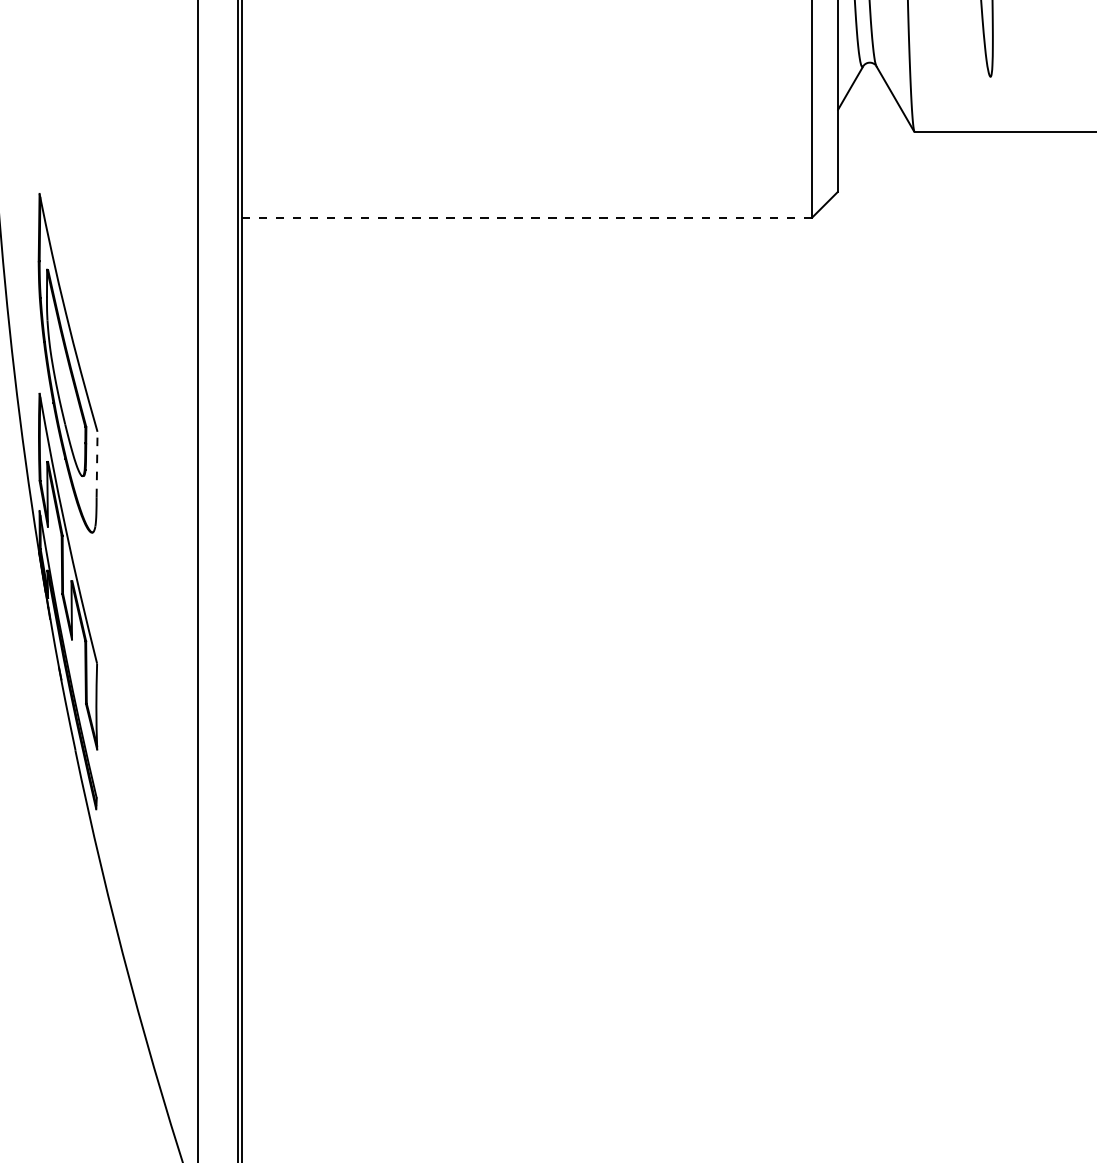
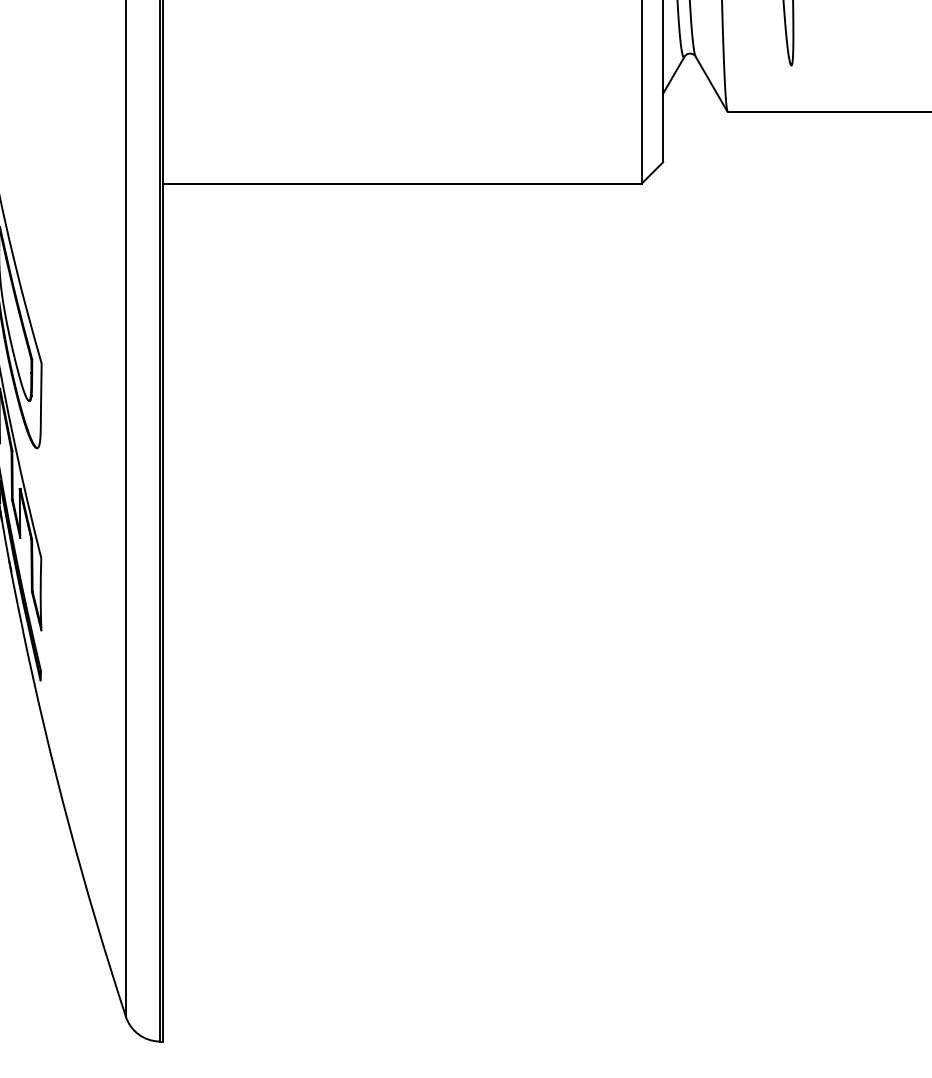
line: (527, 217) -> (402, 183), dashed -> solid
line: (97, 463) -> (41, 390), dashed -> solid

